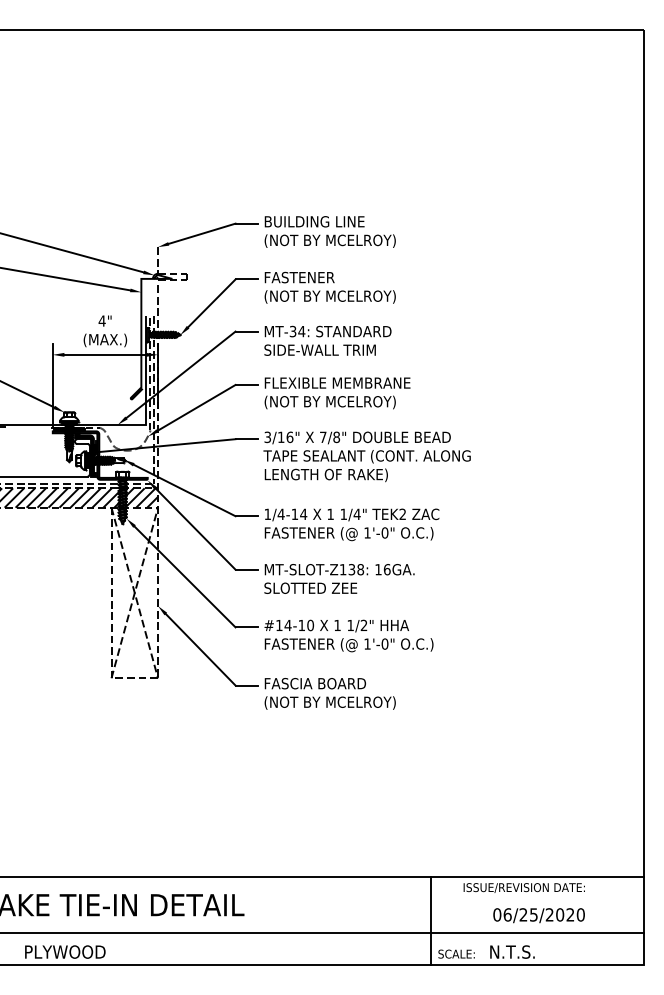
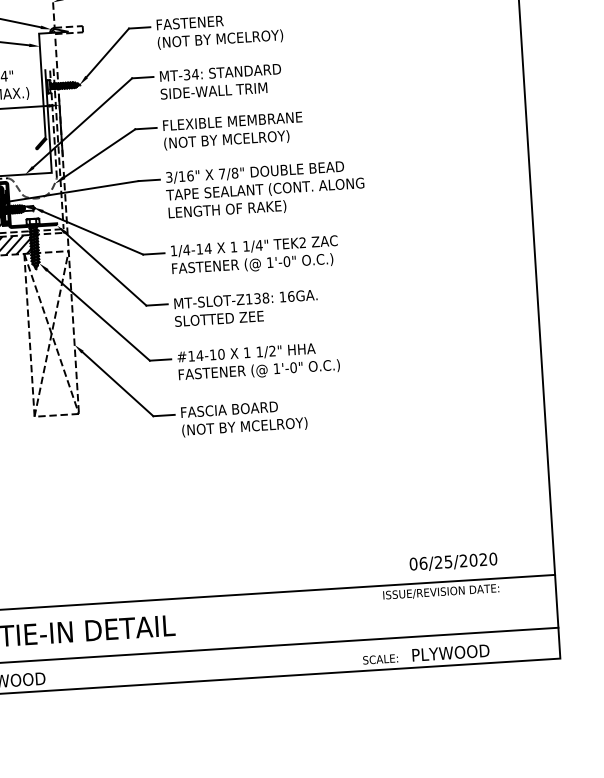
hatch: (141, 497) -> (52, 242), removed
text: (538, 915) -> (452, 562), moved
line: (430, 921) -> (353, 629), removed
text: (530, 951) -> (450, 652), N.T.S. -> PLYWOOD

